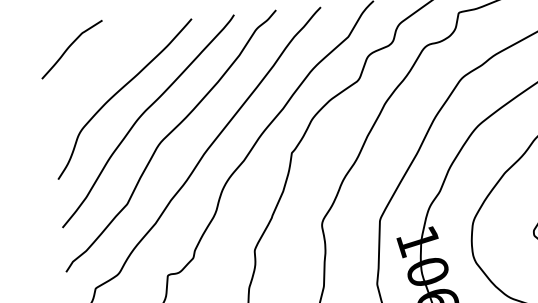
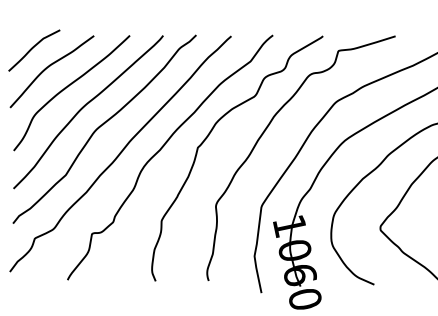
curve: (93, 69) -> (49, 67), added

